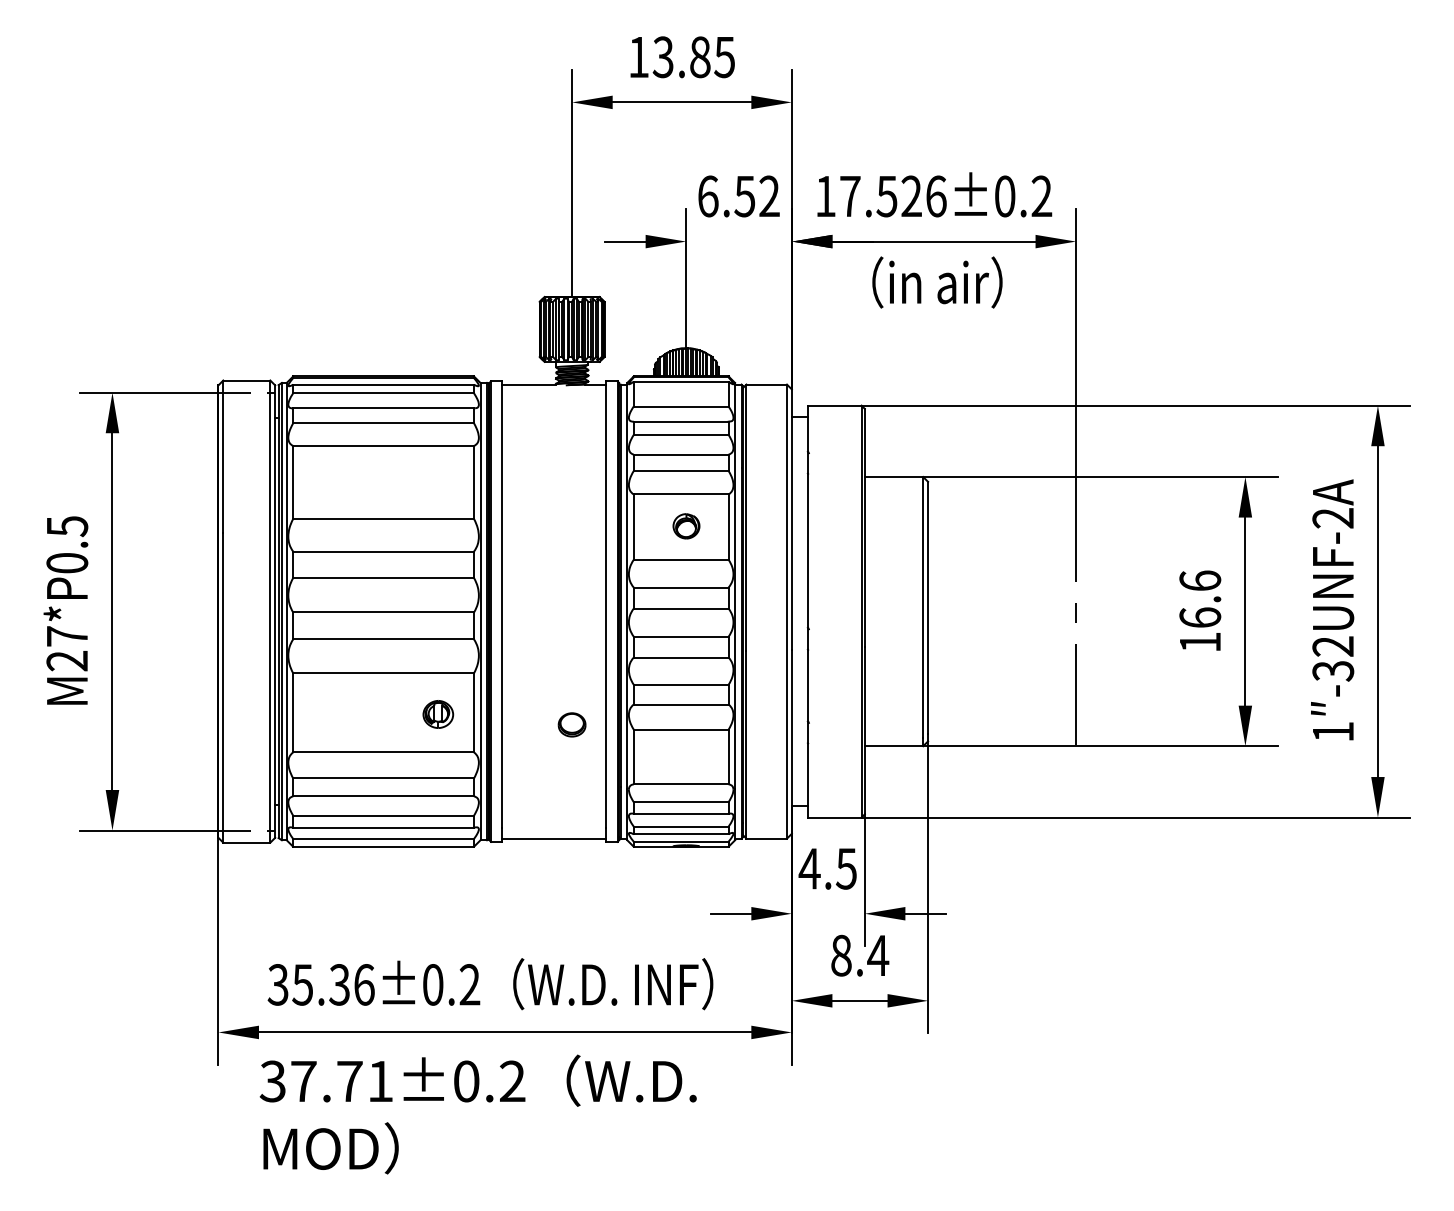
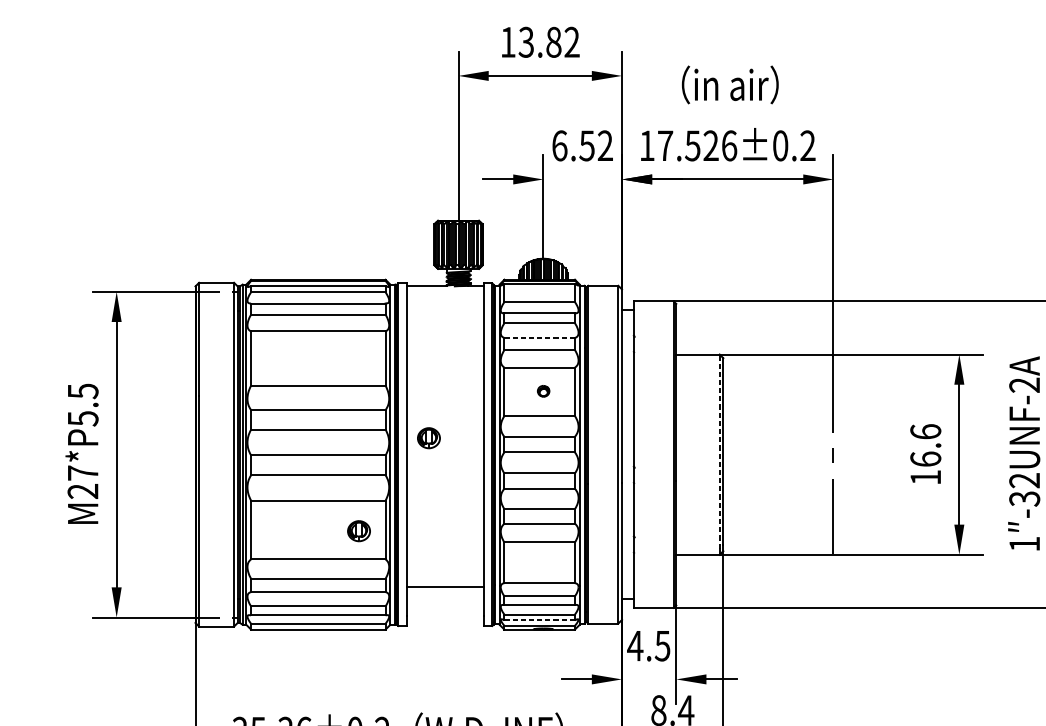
text: (724, 57) -> (571, 42), 13.85 -> 13.82
text: (937, 282) -> (730, 84), moved
line: (680, 454) -> (539, 337), solid -> dashed
part: (686, 526) -> (543, 391), size x0.6
text: (67, 563) -> (83, 418), M27*P0.5 -> M27*P5.5
part: (532, 589) -> (429, 438), added
line: (923, 607) -> (719, 451), solid -> dashed
part: (571, 724) -> (458, 538), removed
line: (680, 834) -> (539, 620), solid -> dashed
line: (554, 838) -> (445, 586), moved

